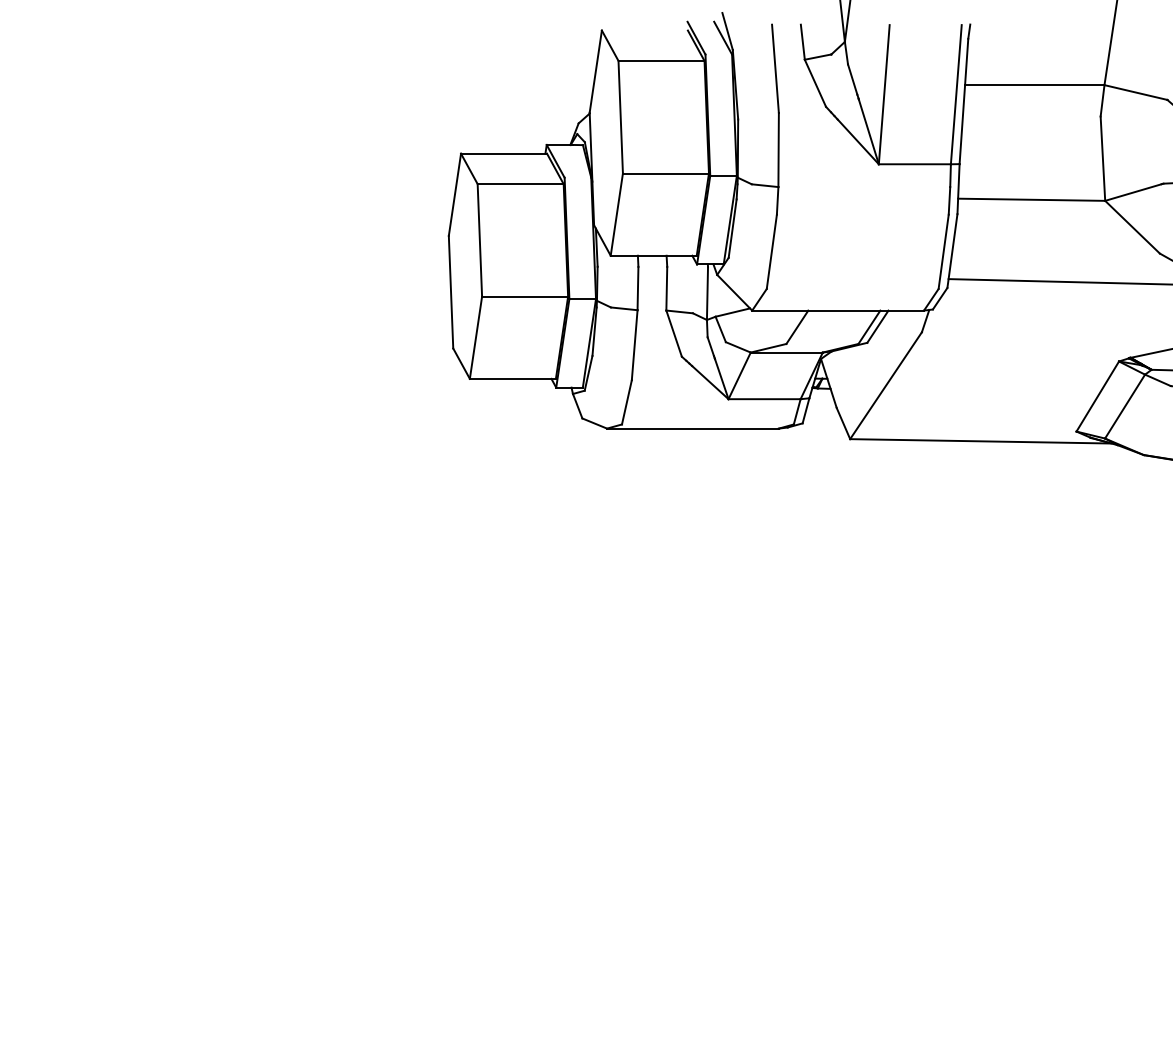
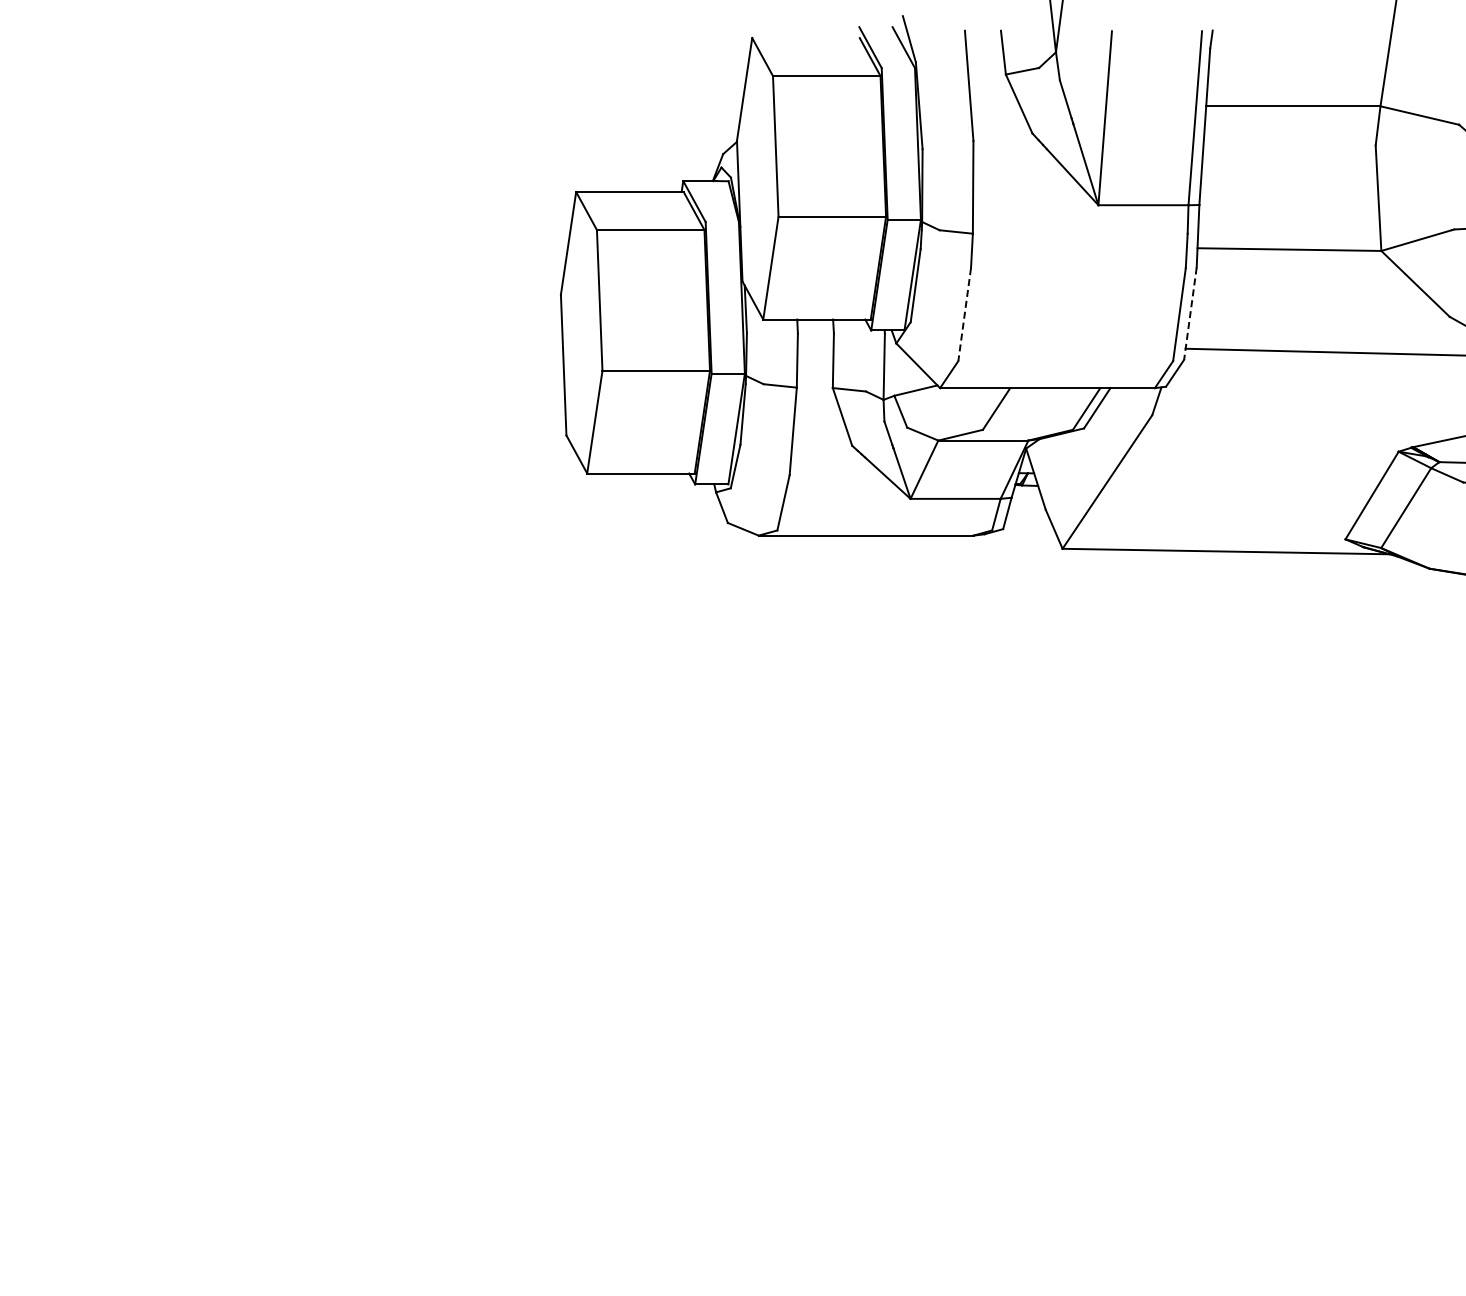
line: (952, 250) -> (1190, 313), solid -> dashed
line: (771, 251) -> (964, 314), solid -> dashed

